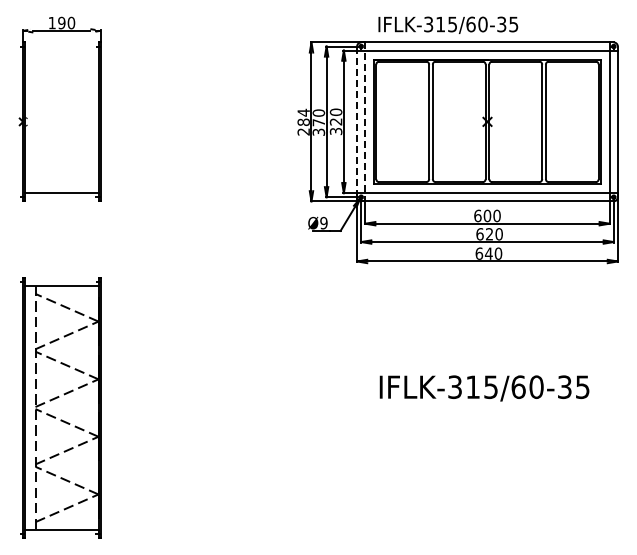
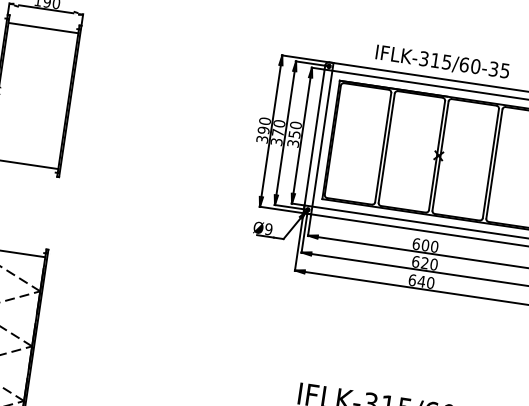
text: (448, 24) -> (442, 61), moved
line: (61, 50) -> (43, 27), added
text: (303, 121) -> (263, 129), 284 -> 390
text: (335, 121) -> (294, 134), 320 -> 350
line: (357, 122) -> (314, 138), dashed -> solid
line: (365, 122) -> (322, 139), dashed -> solid

